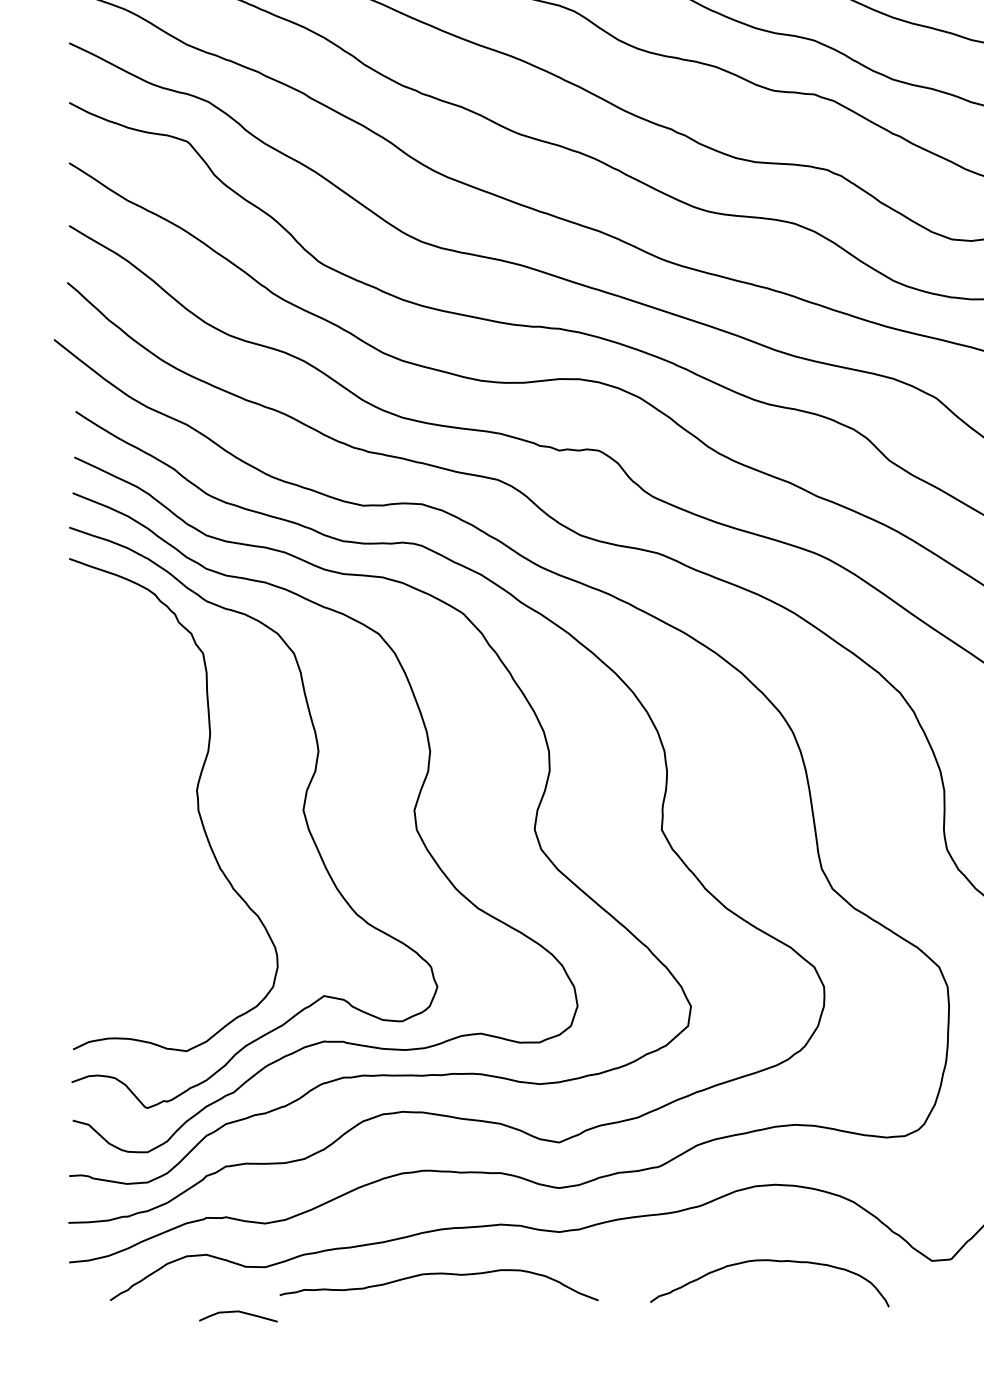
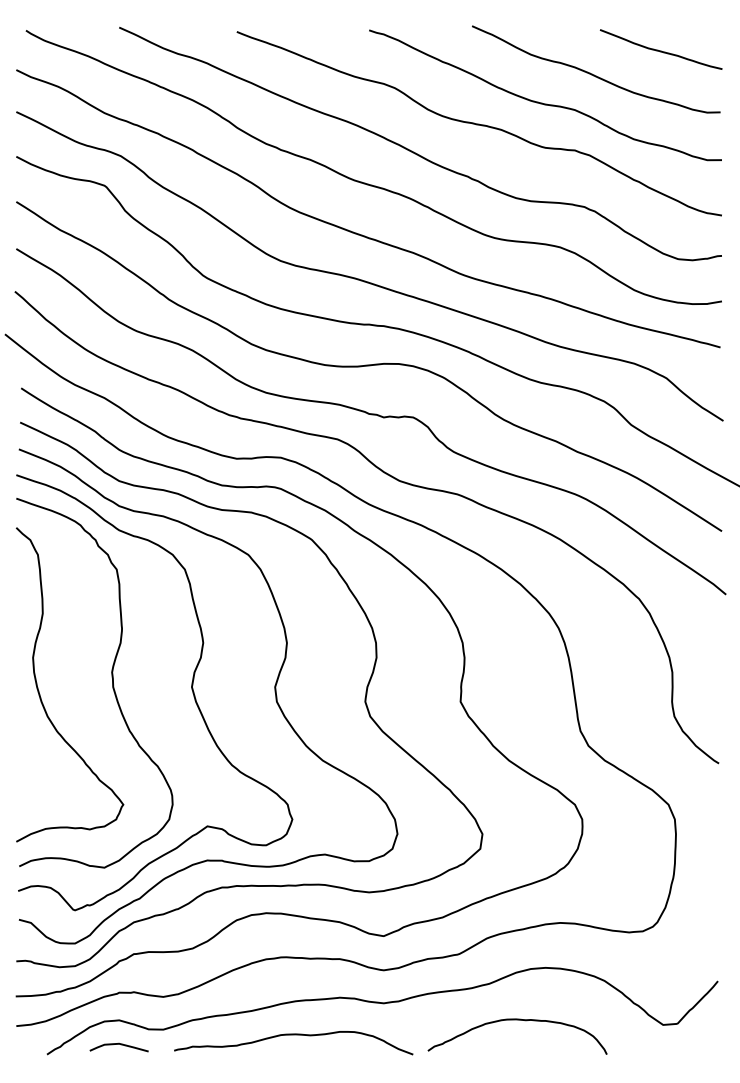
curve: (100, 814) -> (39, 690), added
curve: (769, 1261) -> (517, 1020), moved
curve: (237, 1312) -> (118, 1044), moved

